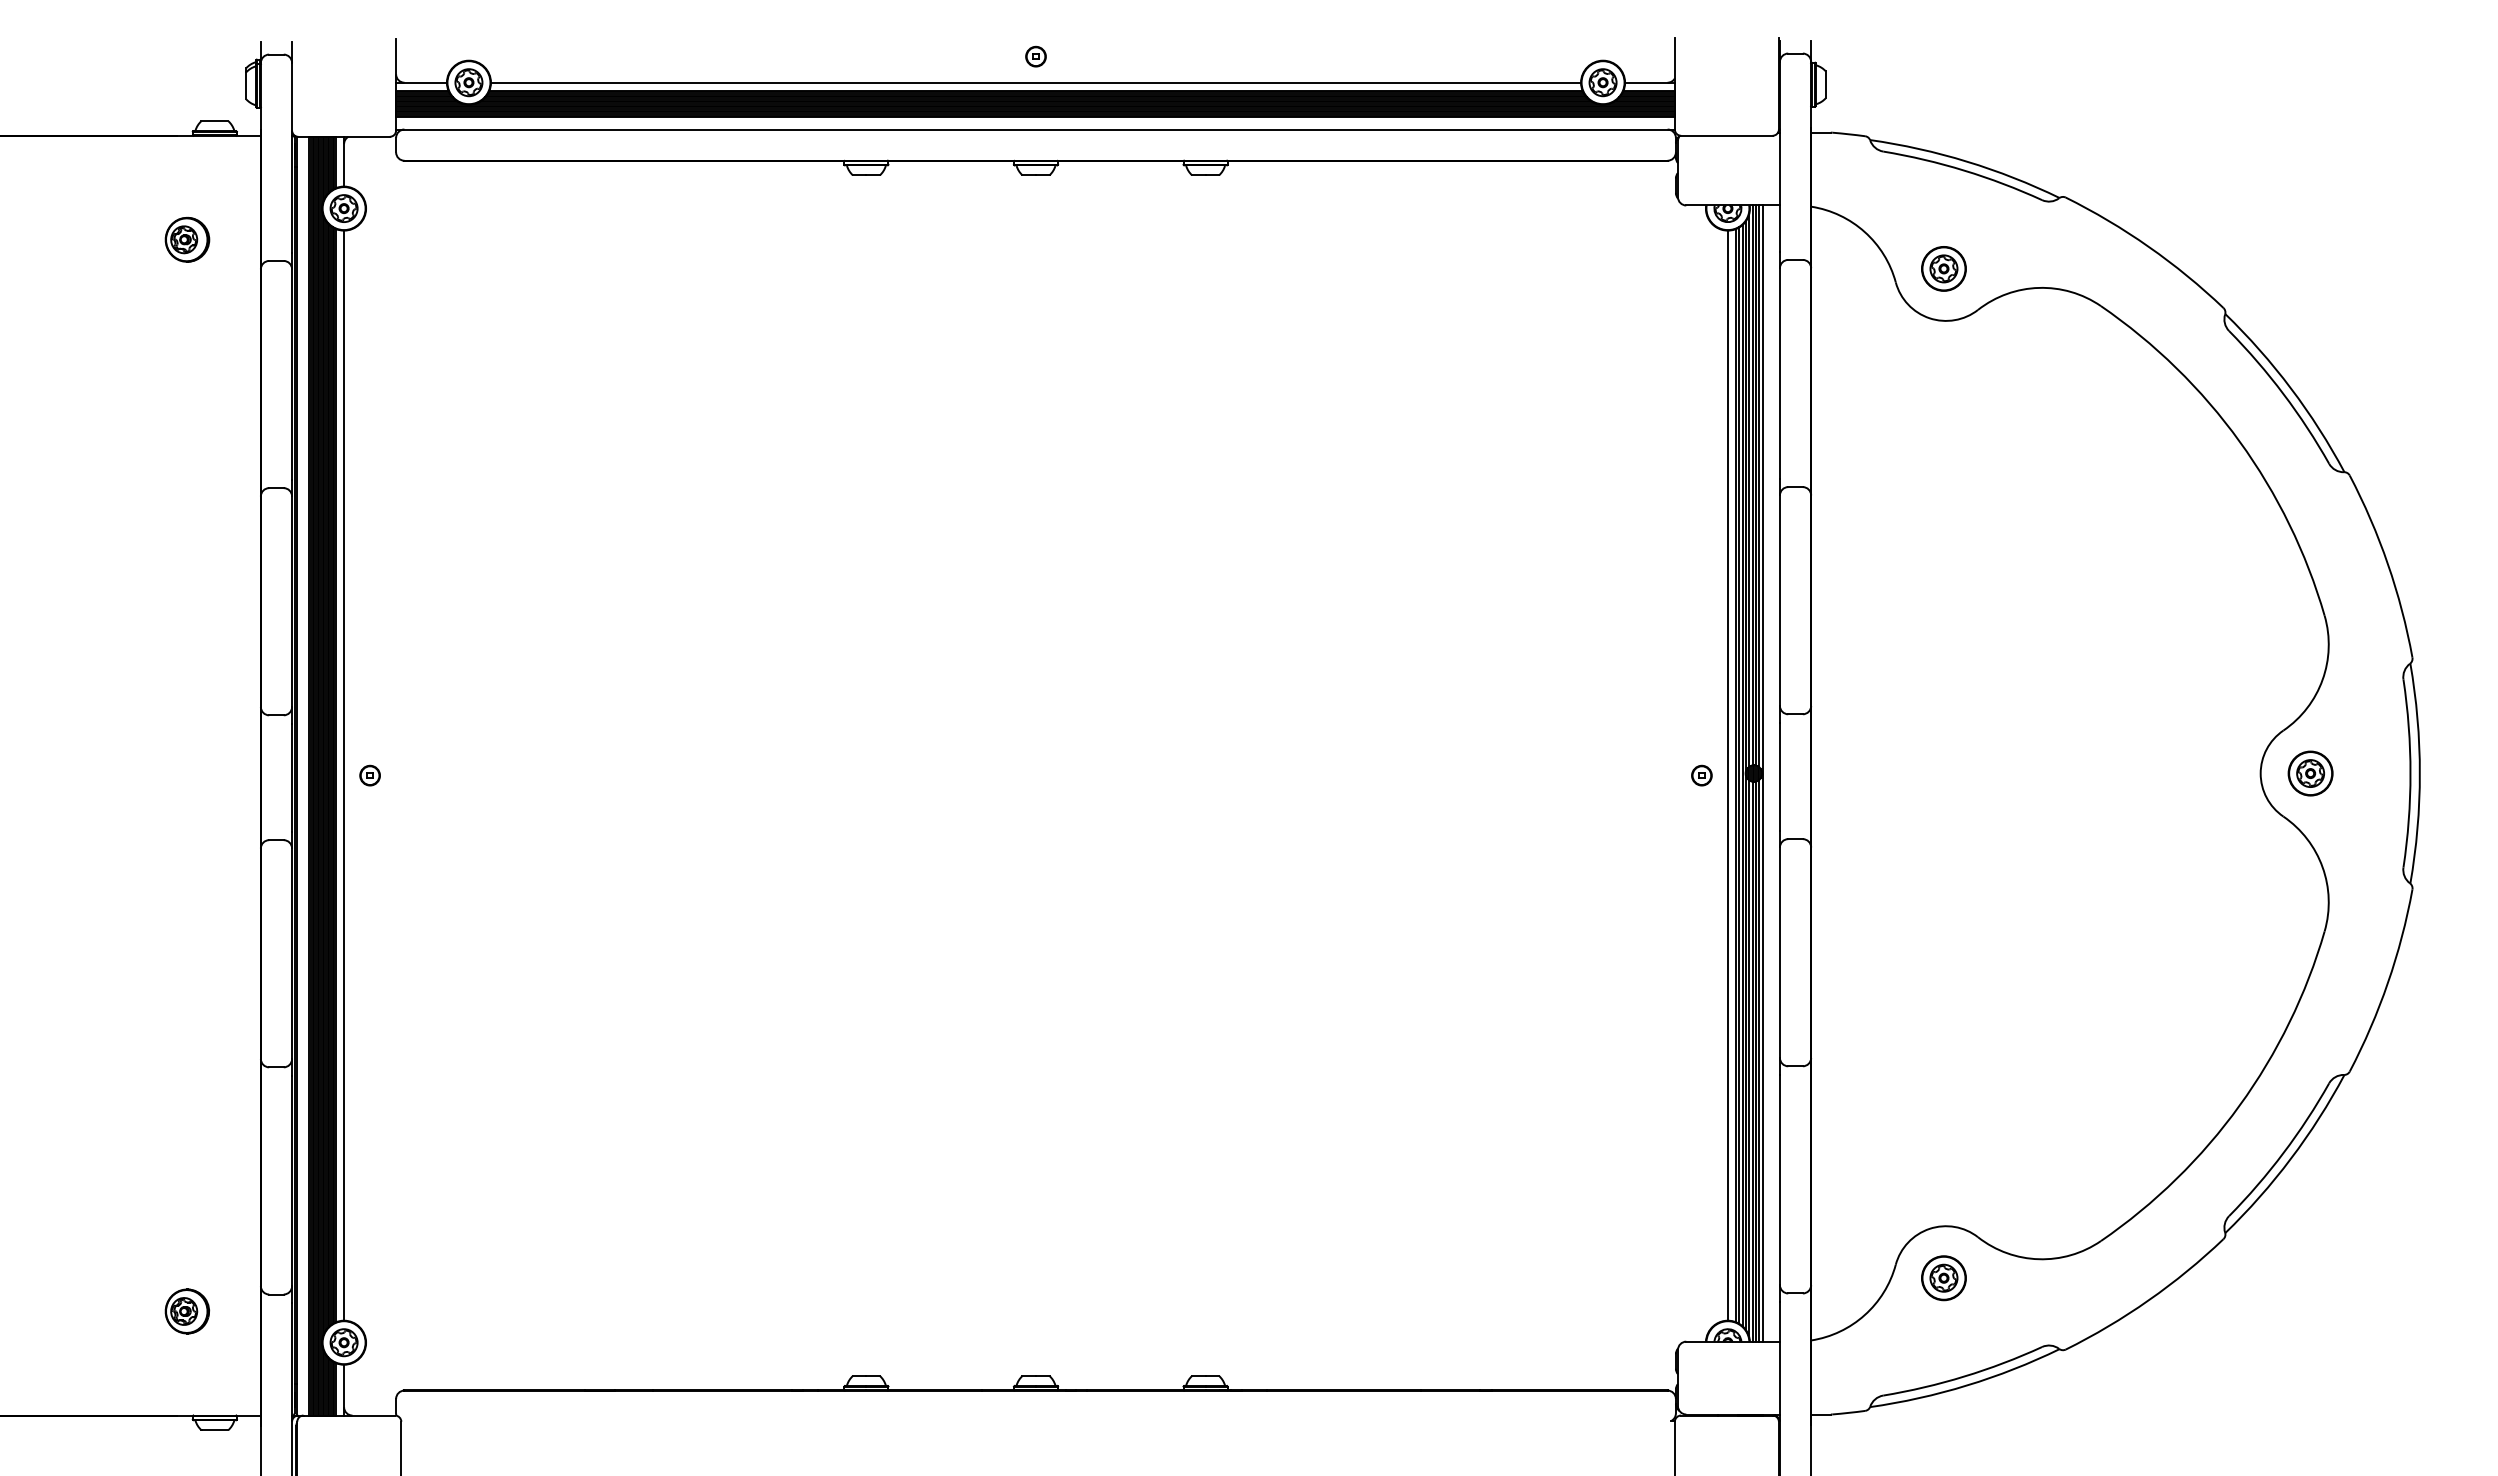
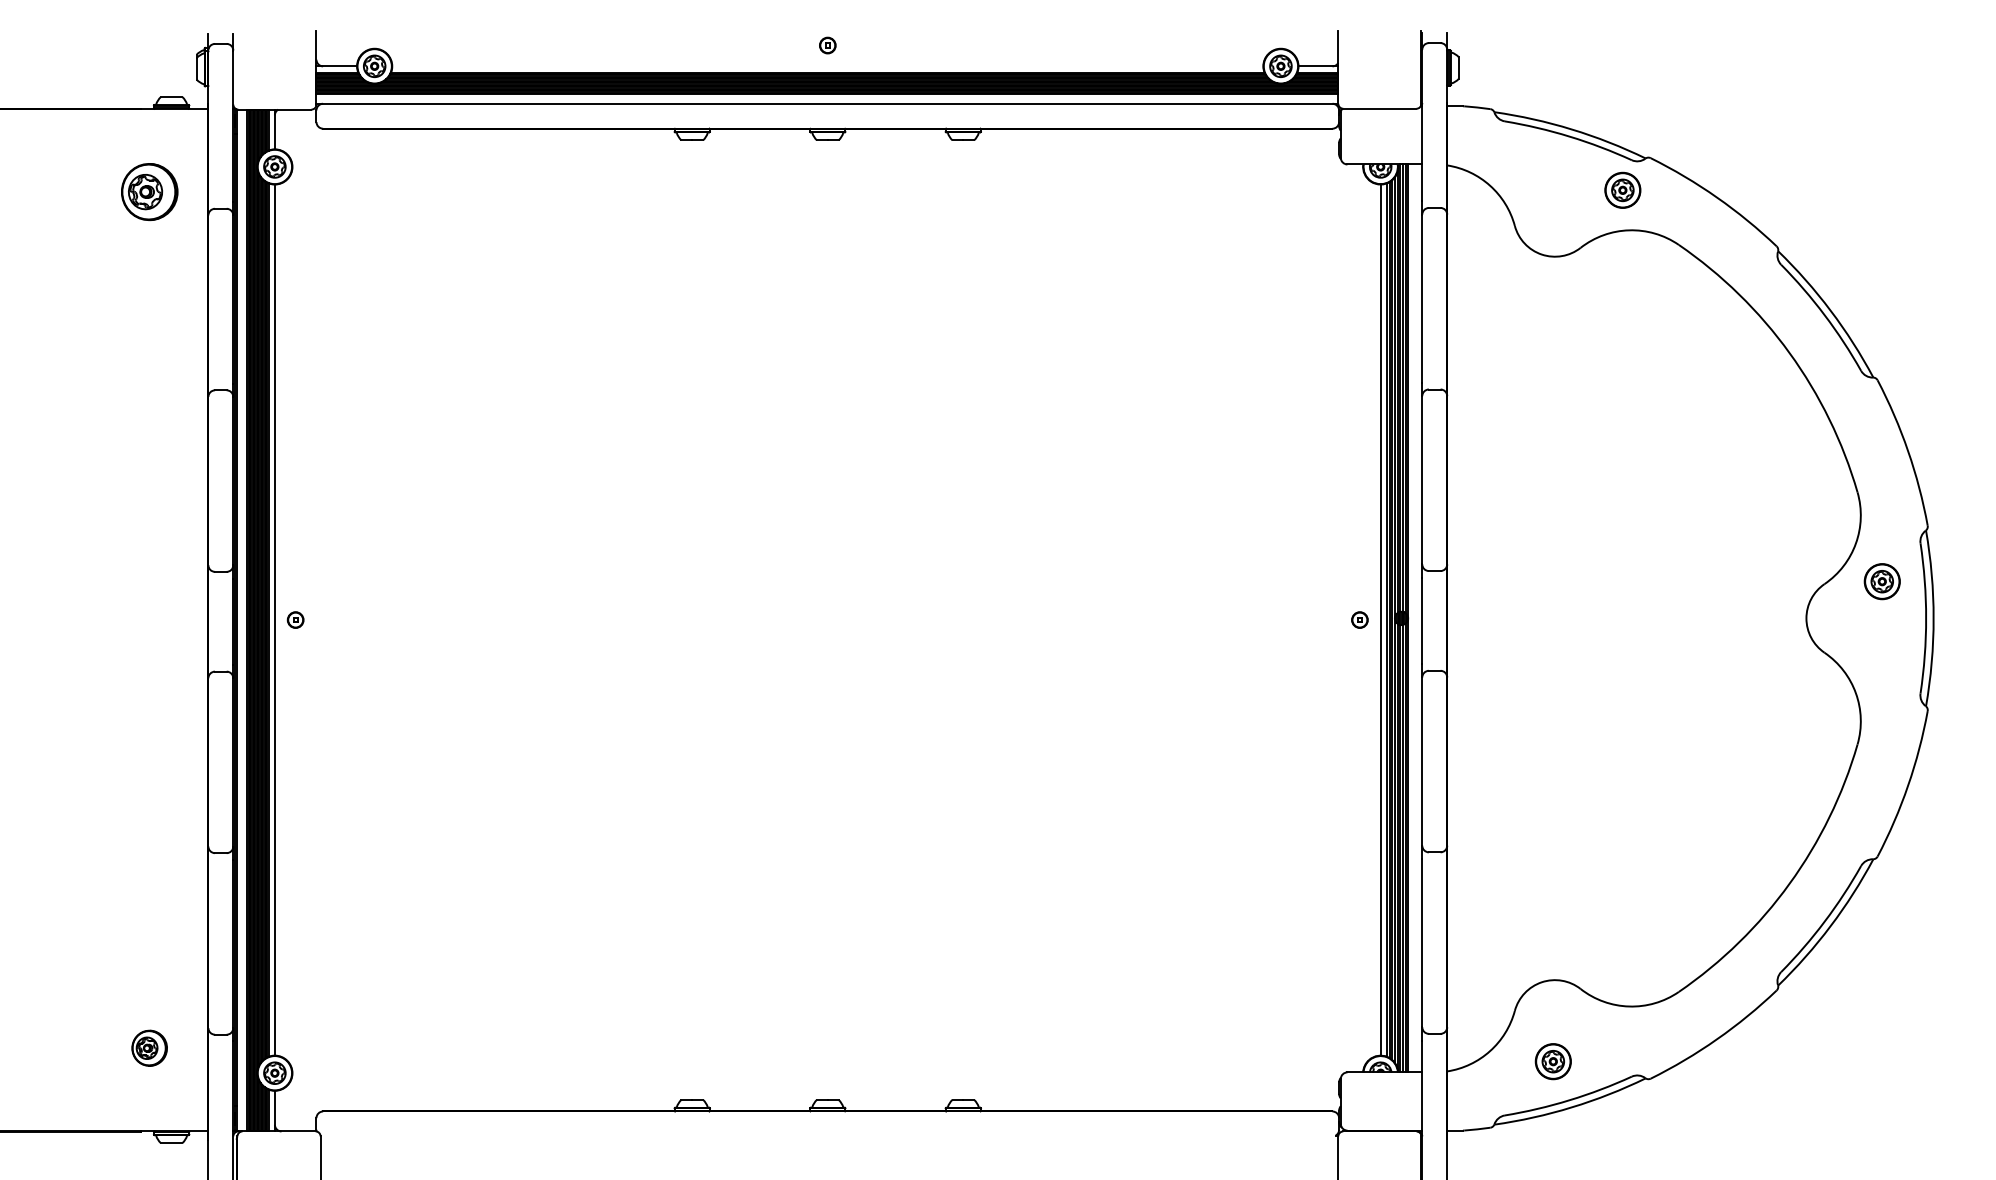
line: (1035, 82) -> (827, 66), removed
part: (187, 239) -> (149, 191), size x1.6
part: (1943, 268) -> (1622, 190), moved
part: (2310, 773) -> (1882, 581), moved
part: (1943, 1278) -> (1552, 1061), moved

